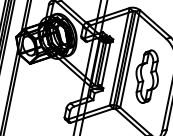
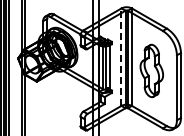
line: (119, 57) -> (121, 57), solid -> dashed

